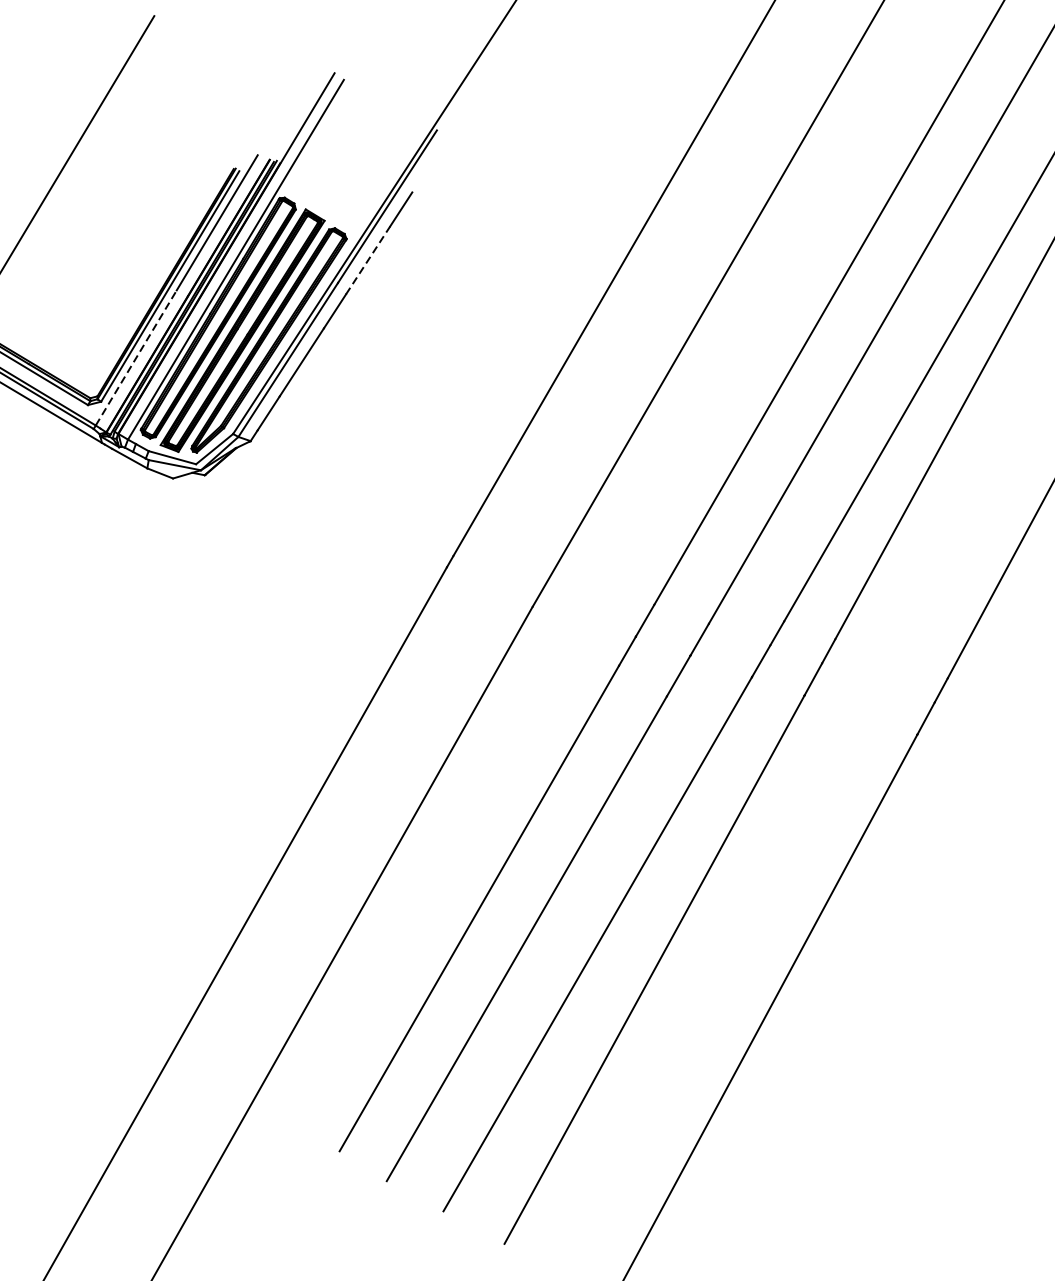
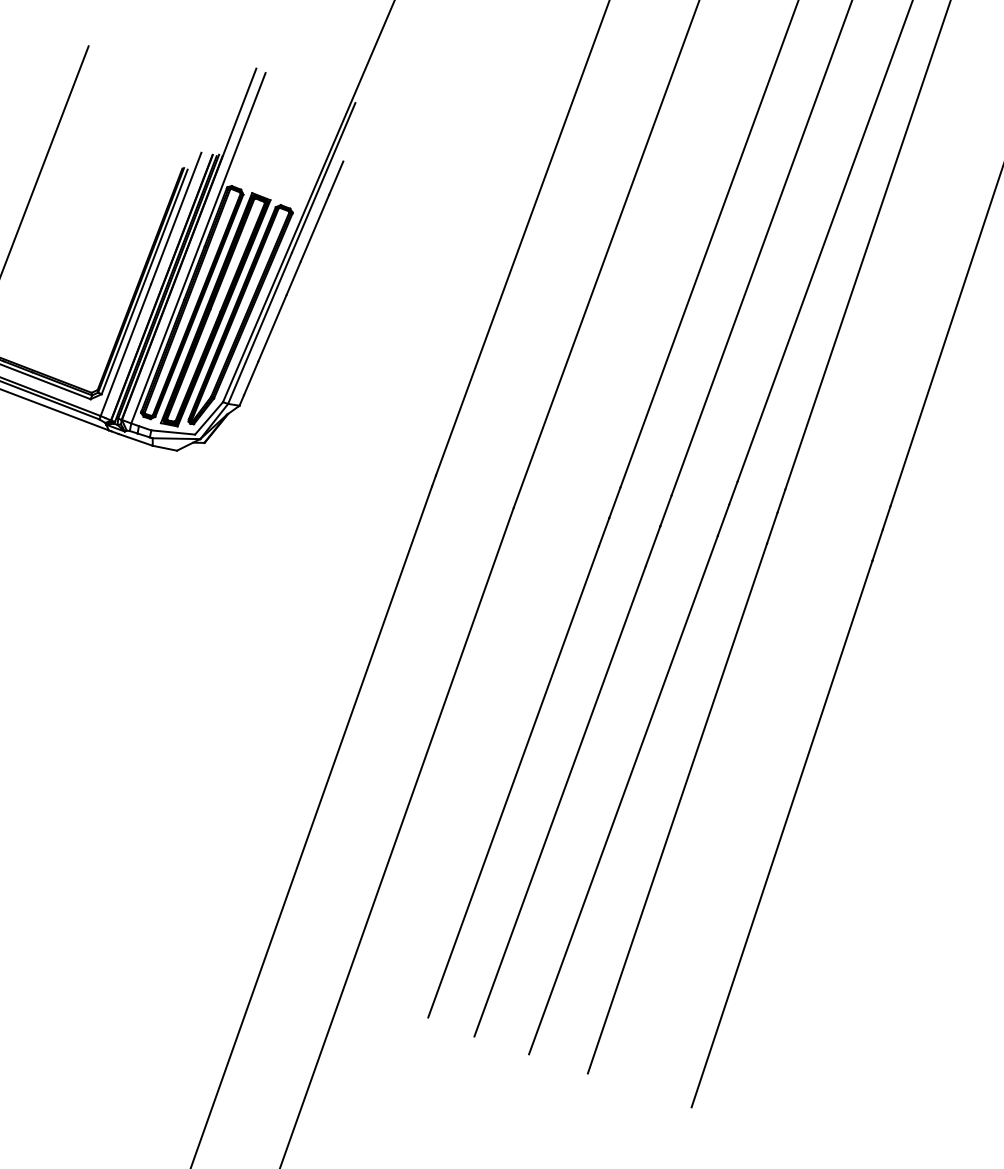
line: (368, 259) -> (315, 227), dashed -> solid
line: (137, 357) -> (126, 349), dashed -> solid

